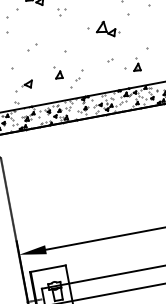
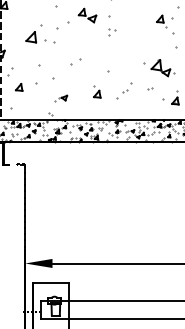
part: (104, 30) -> (159, 68), moved
part: (76, 78) -> (124, 90), moved
part: (23, 86) -> (60, 98), size x0.7

